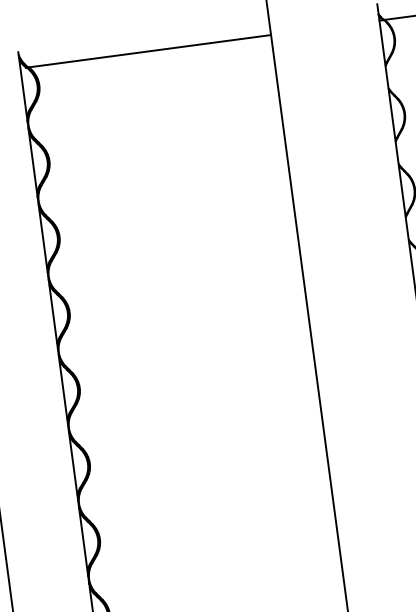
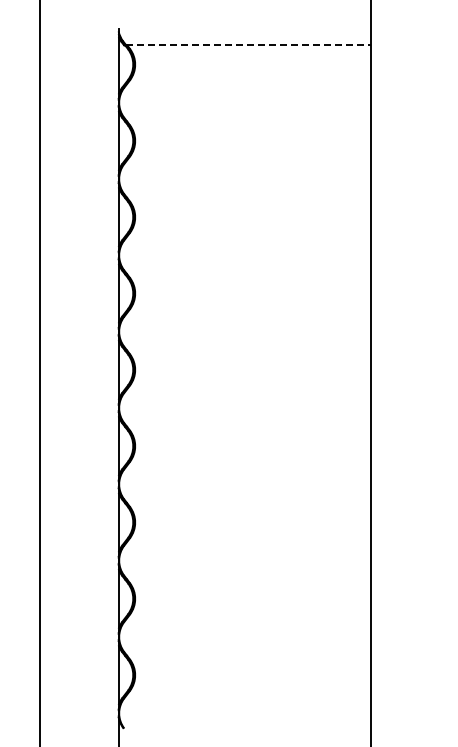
line: (149, 51) -> (248, 45), solid -> dashed

